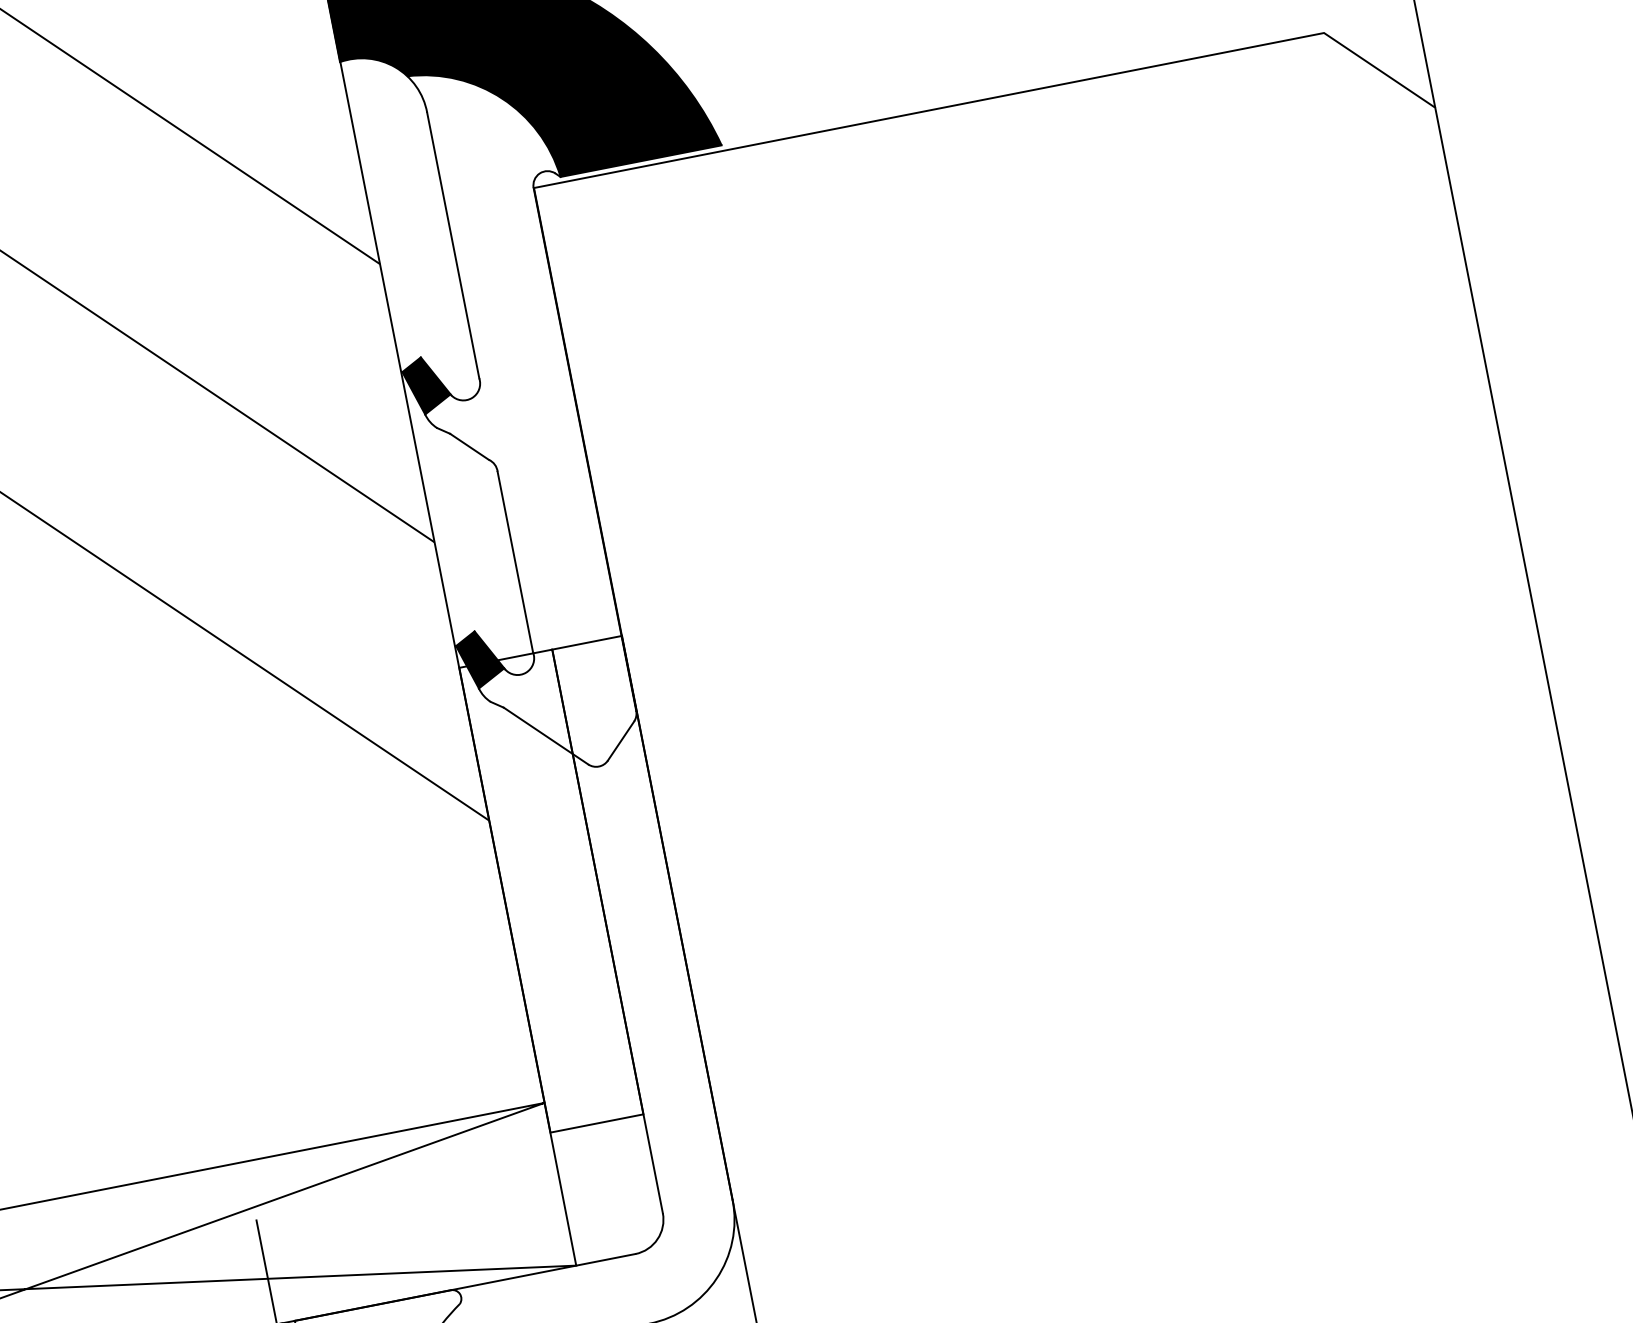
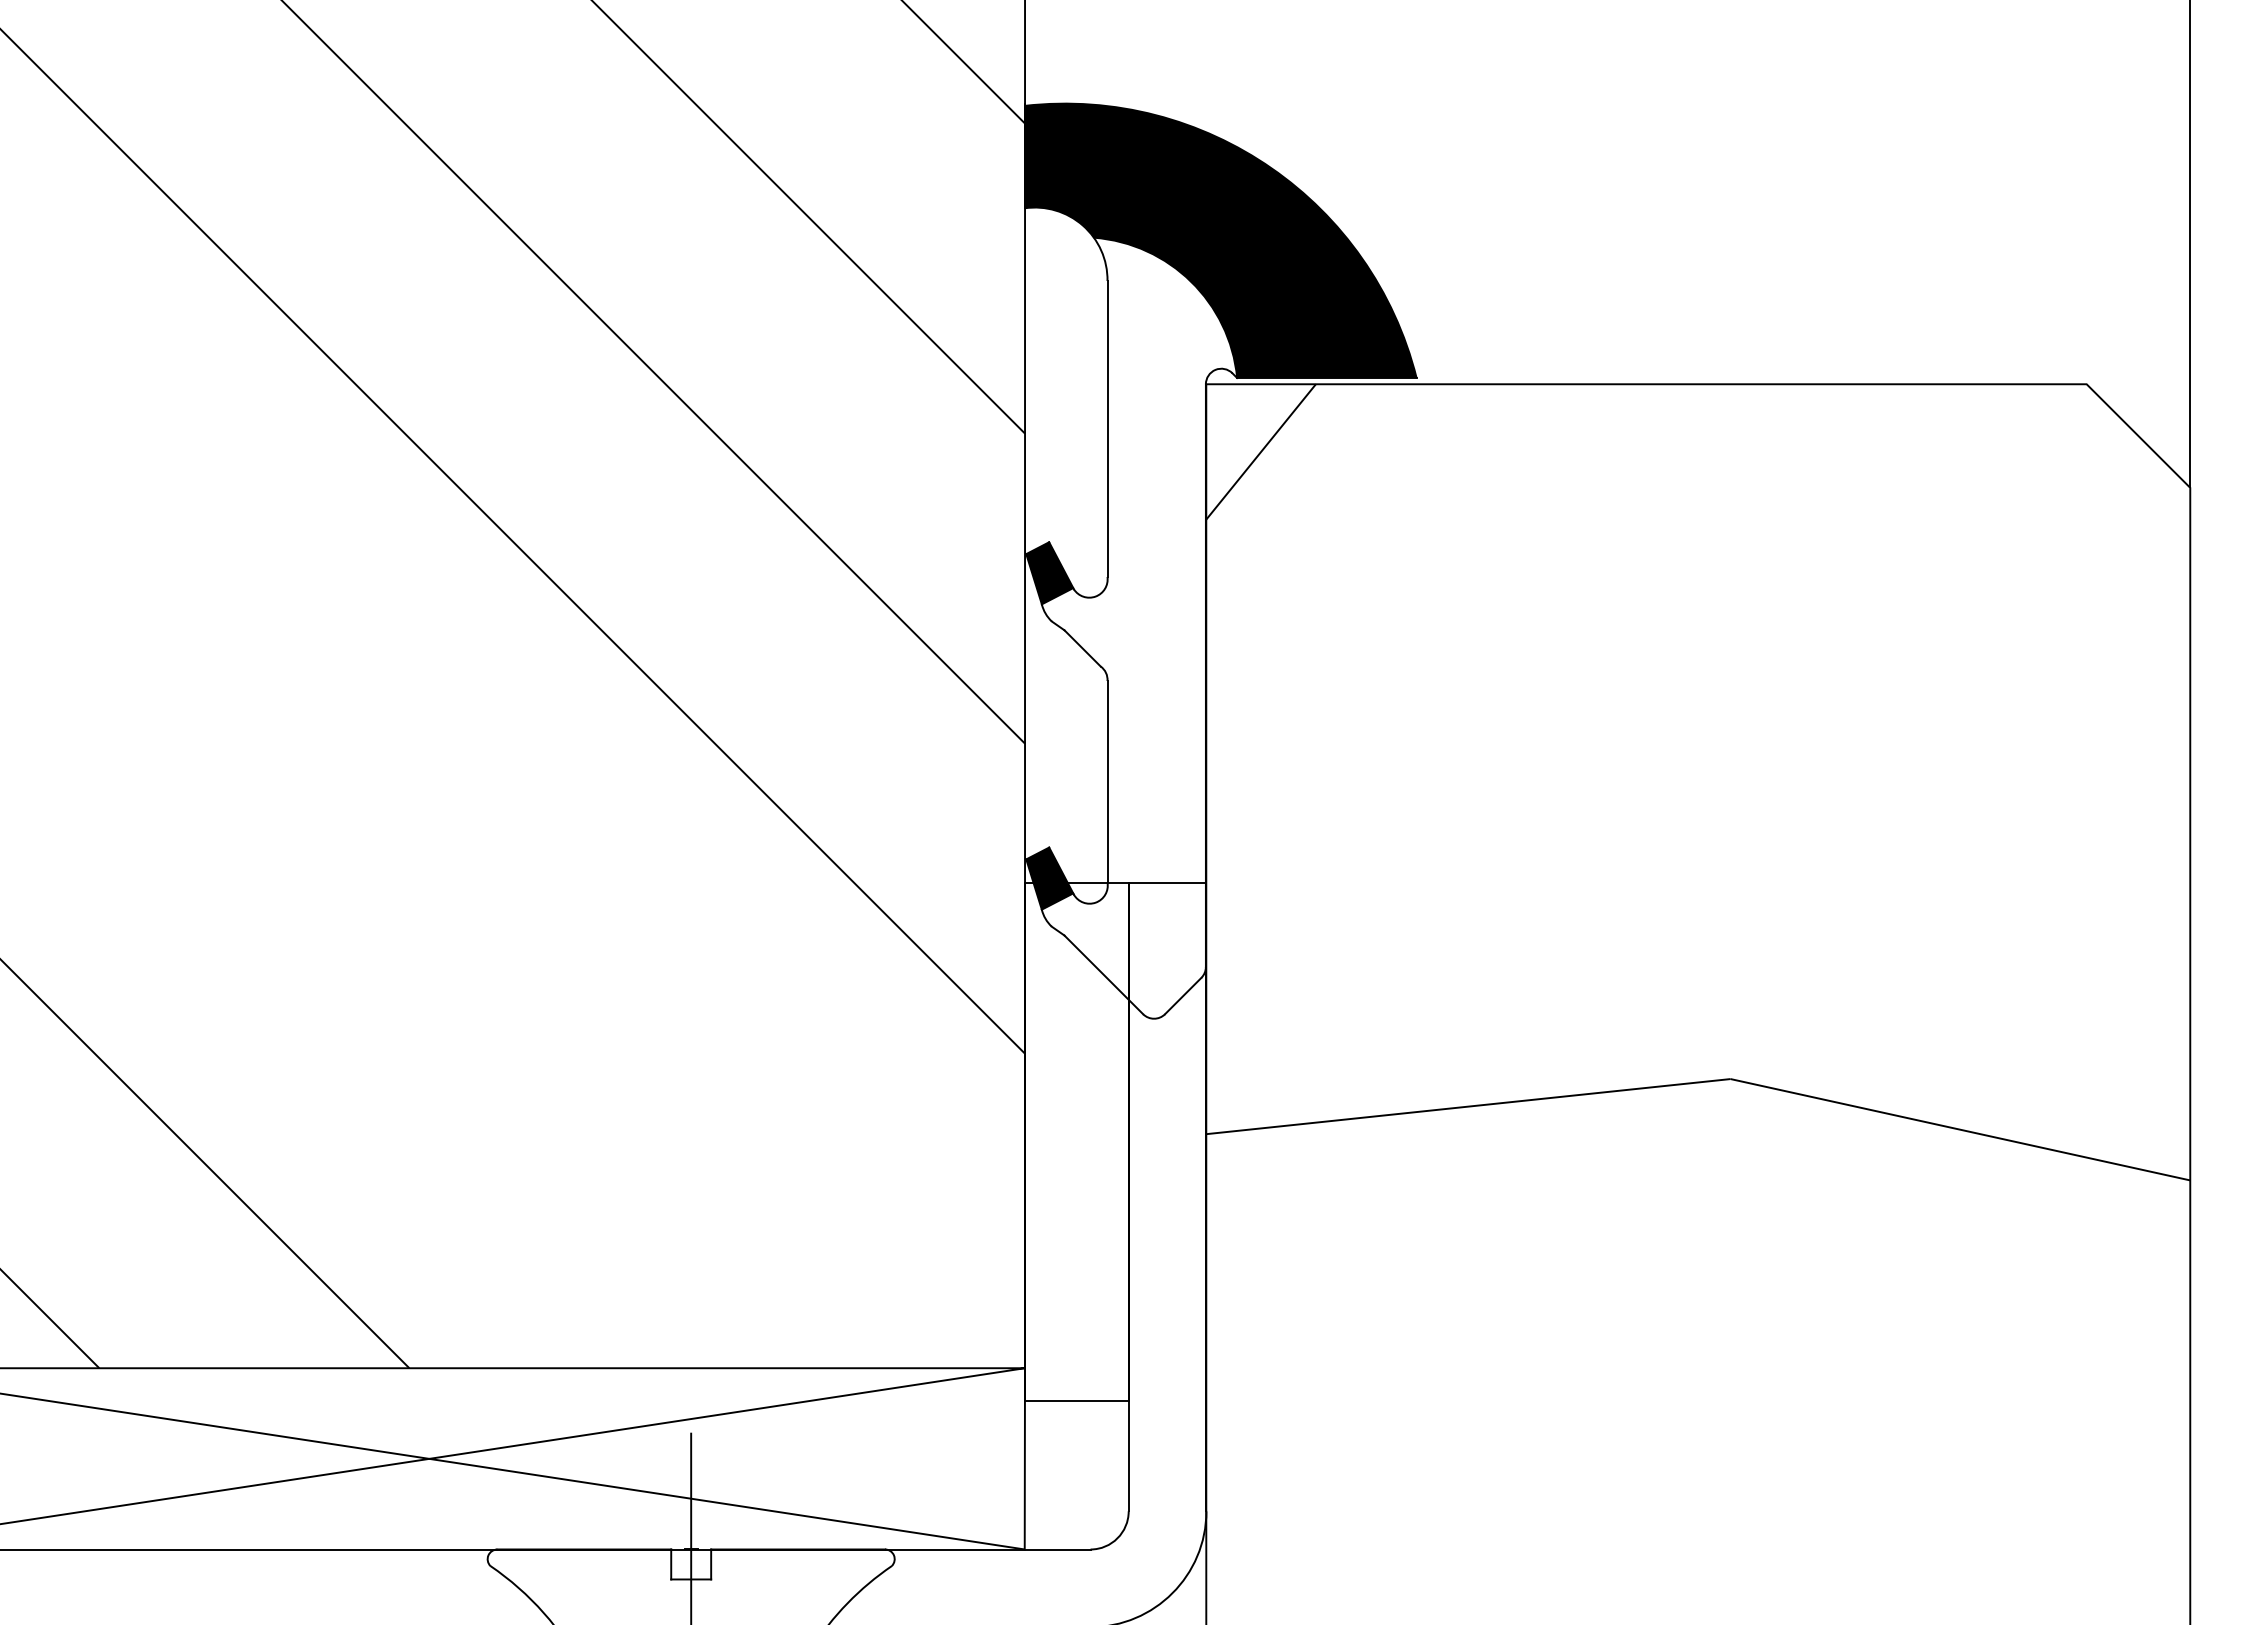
hatch: (1045, 458) -> (1698, 782), added

